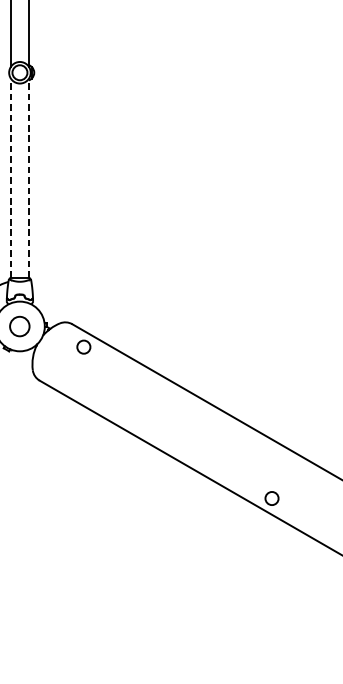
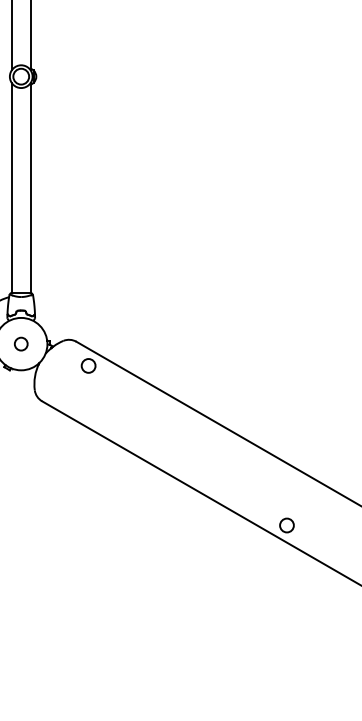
line: (10, 177) -> (11, 187), dashed -> solid
line: (28, 177) -> (30, 187), dashed -> solid
circle: (20, 325) -> (21, 343), size x0.62

